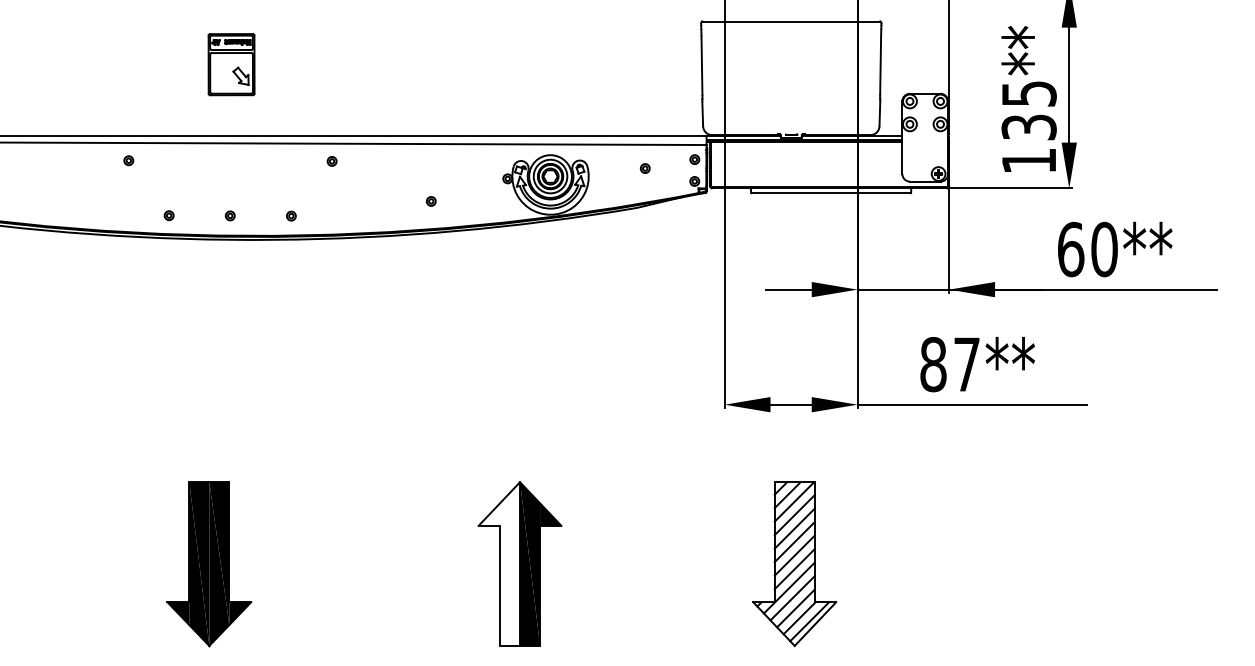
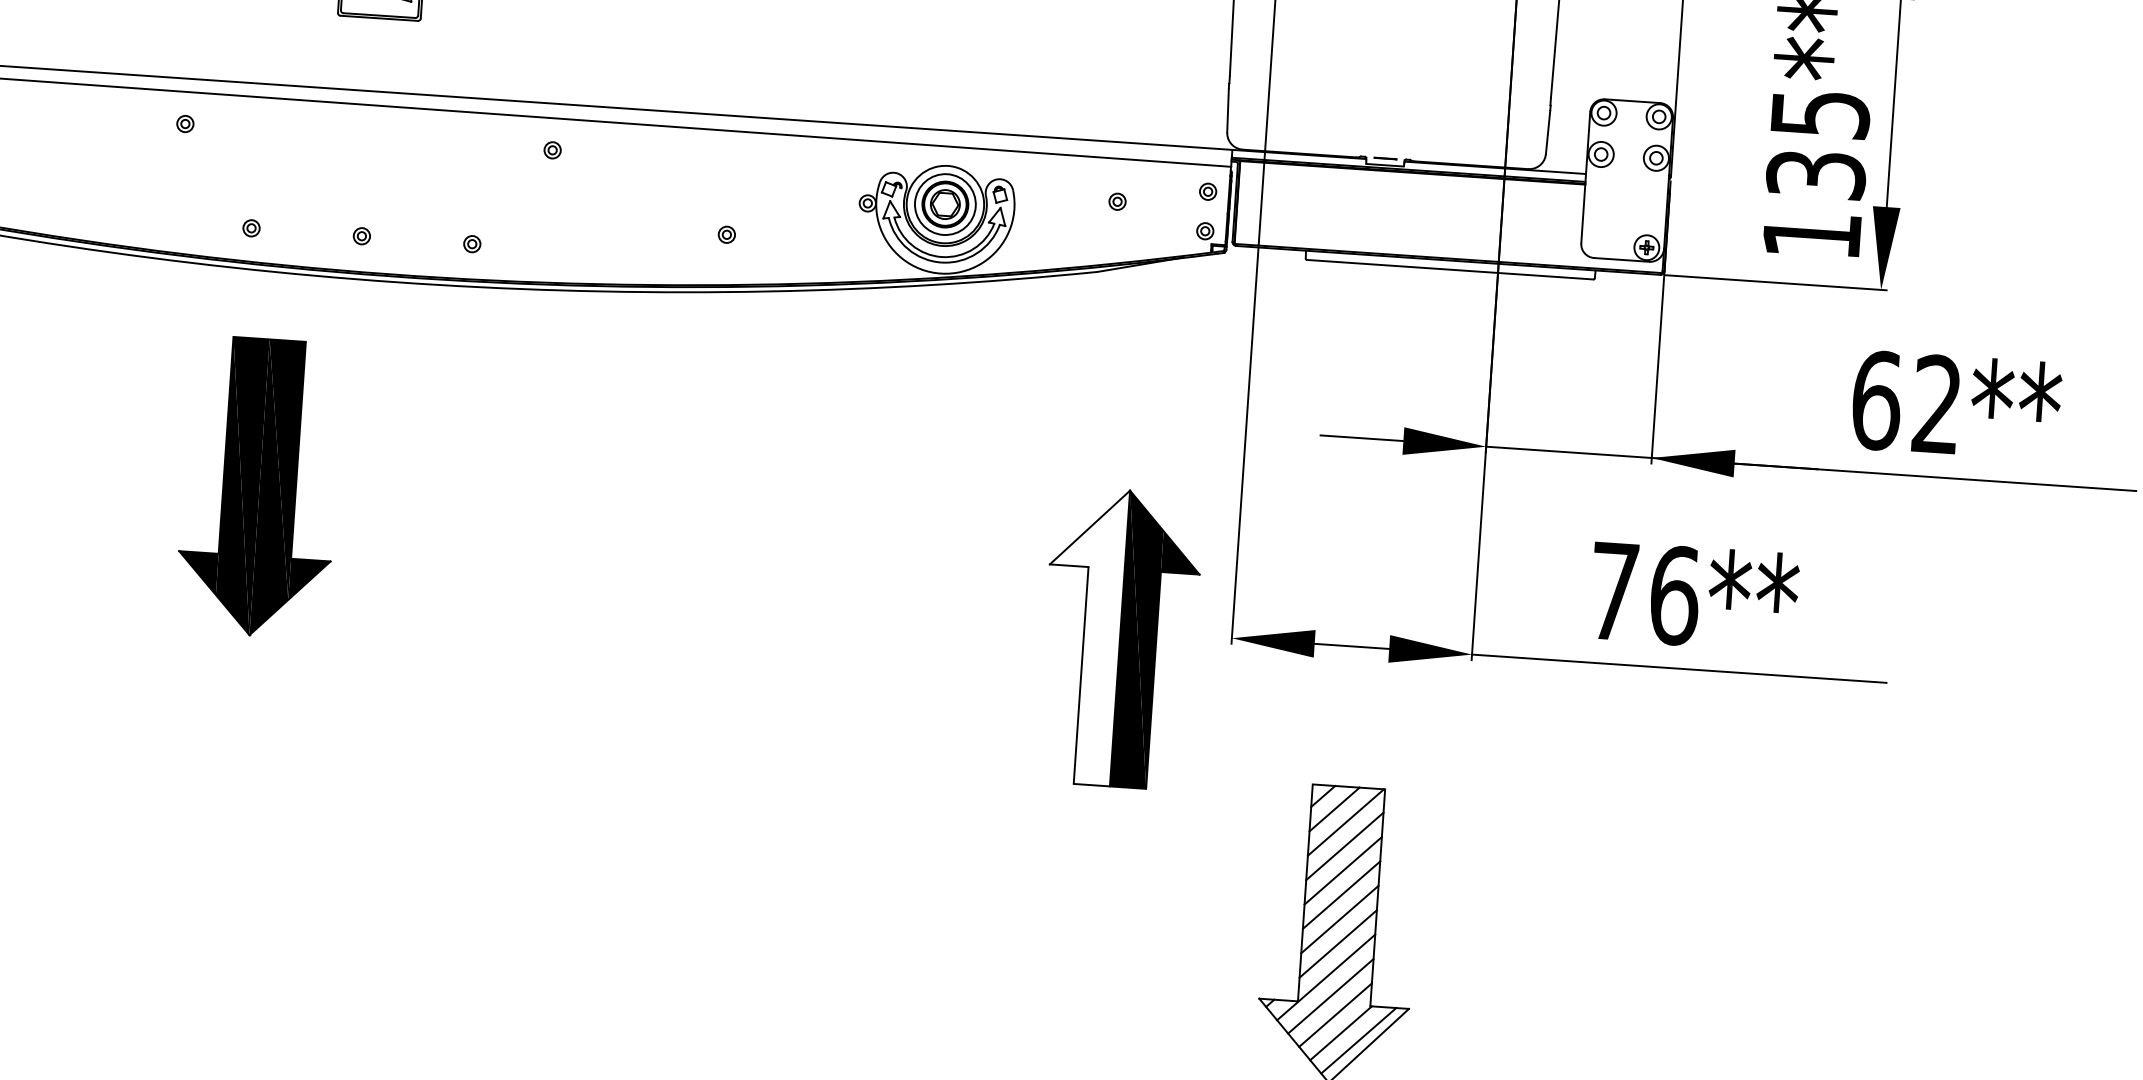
text: (1104, 249) -> (1937, 404), 60** -> 62**
text: (950, 364) -> (1644, 593), 87** -> 76**
part: (519, 563) -> (1119, 637), moved
part: (209, 564) -> (259, 488), moved

